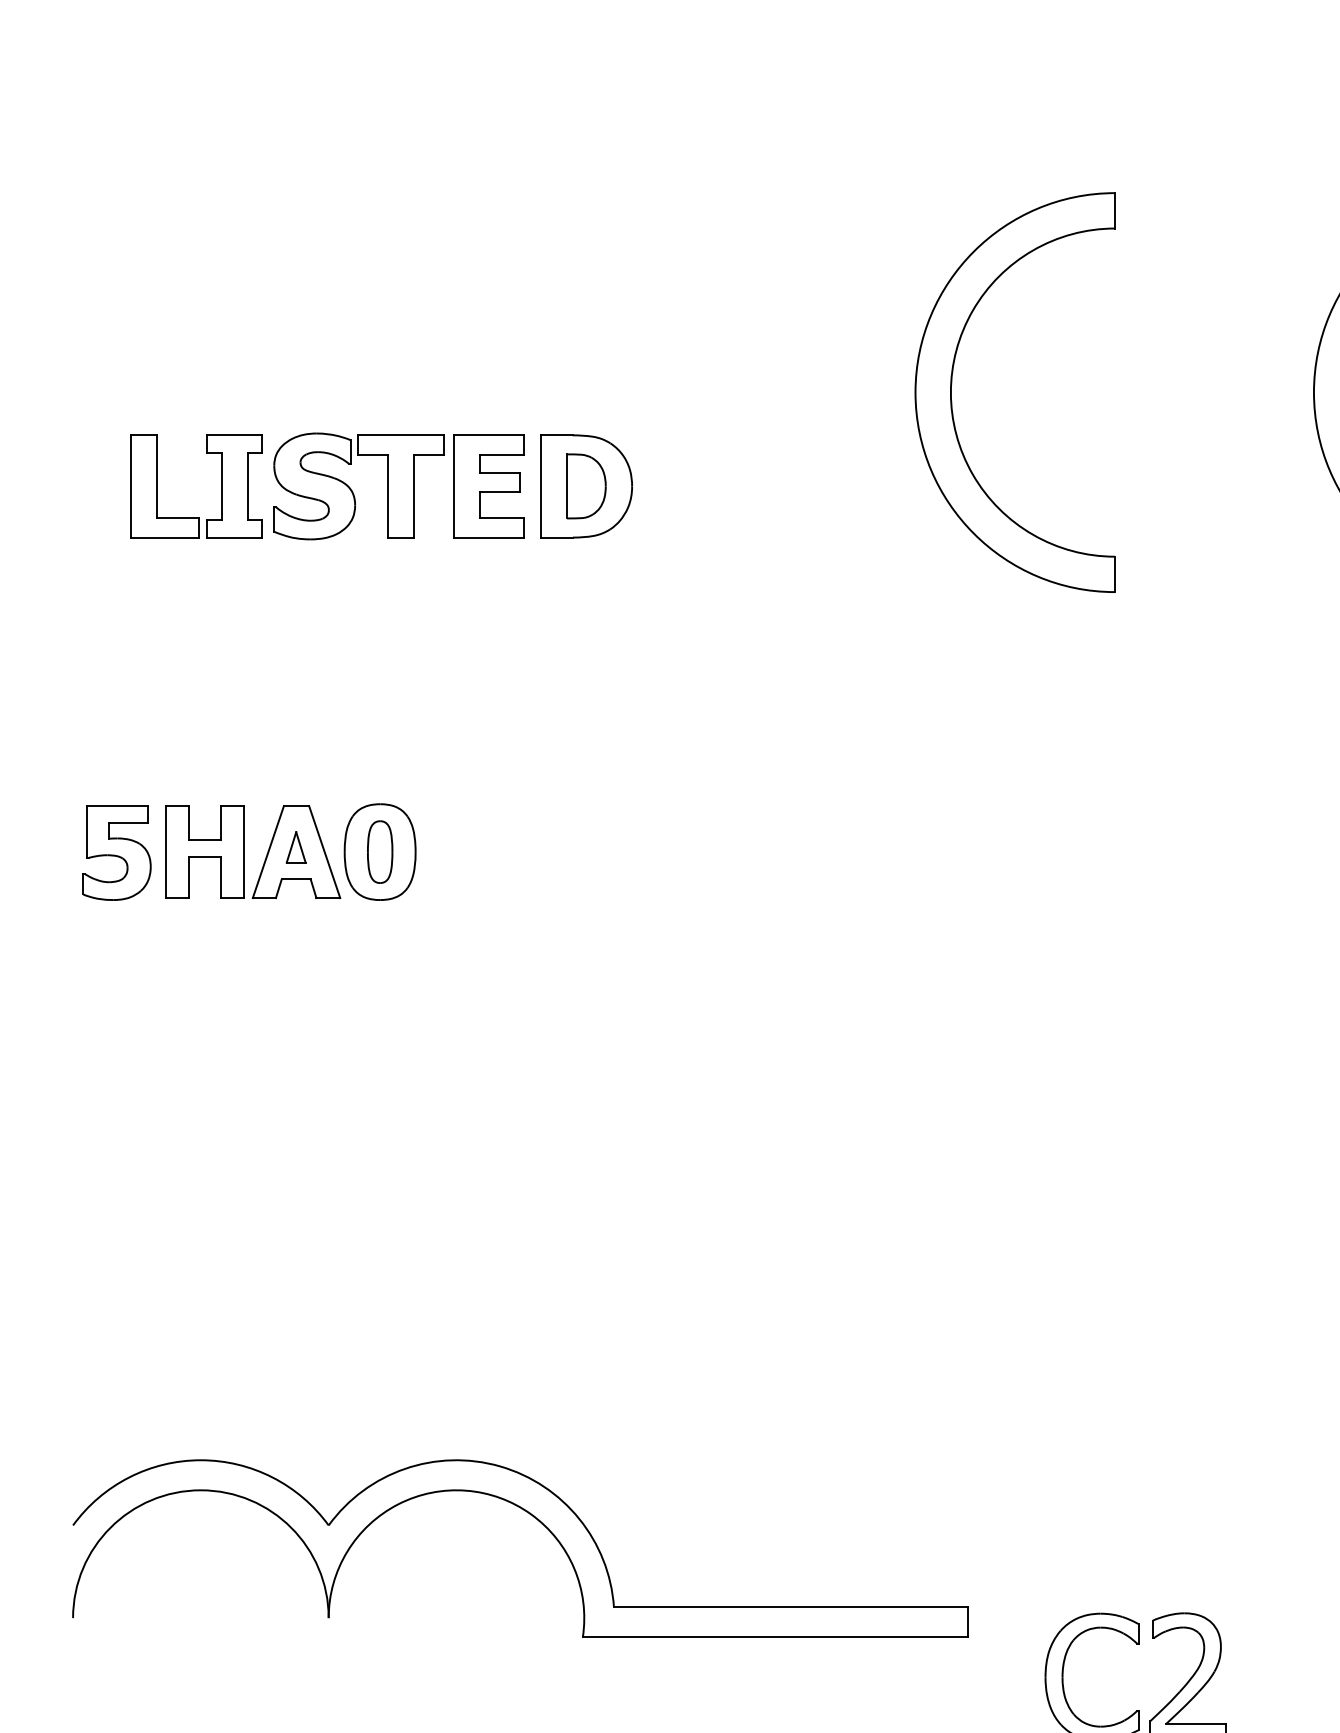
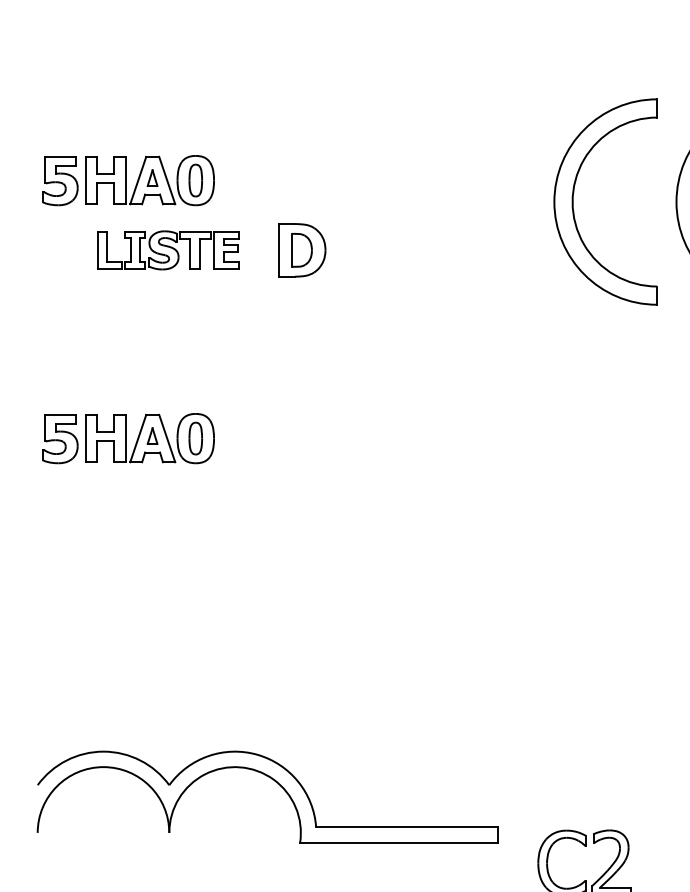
part: (249, 350) -> (128, 180), added
part: (952, 391) -> (573, 201), moved
part: (327, 486) -> (168, 250), size x0.7

